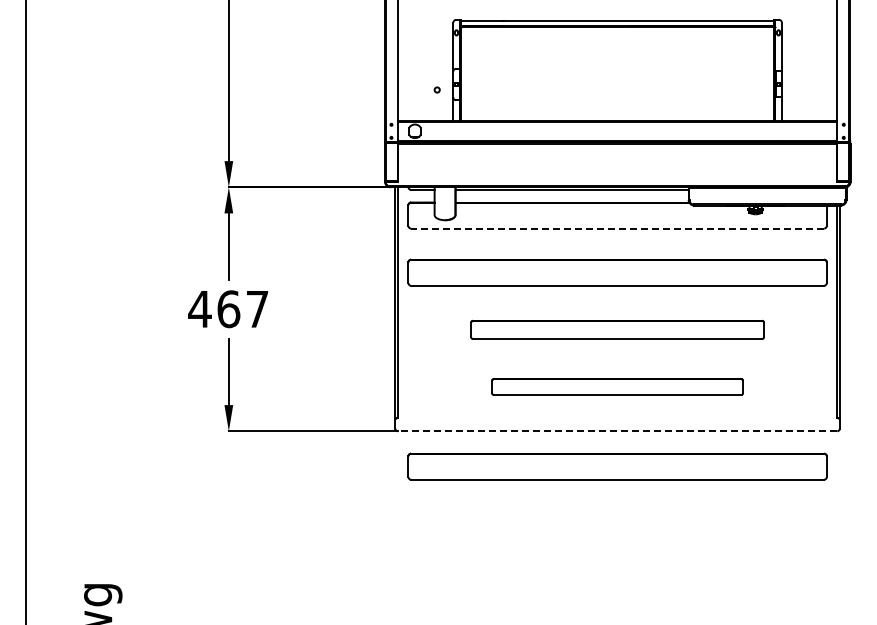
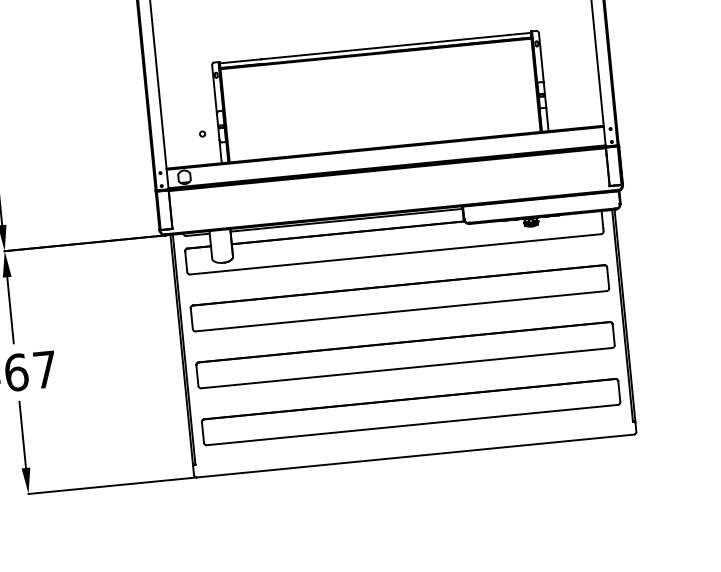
line: (617, 228) -> (395, 254), dashed -> solid
part: (617, 329) -> (405, 354), size x1.43
part: (617, 386) -> (410, 411), size x1.67
line: (617, 431) -> (415, 456), dashed -> solid
part: (617, 466) -> (418, 491), removed

